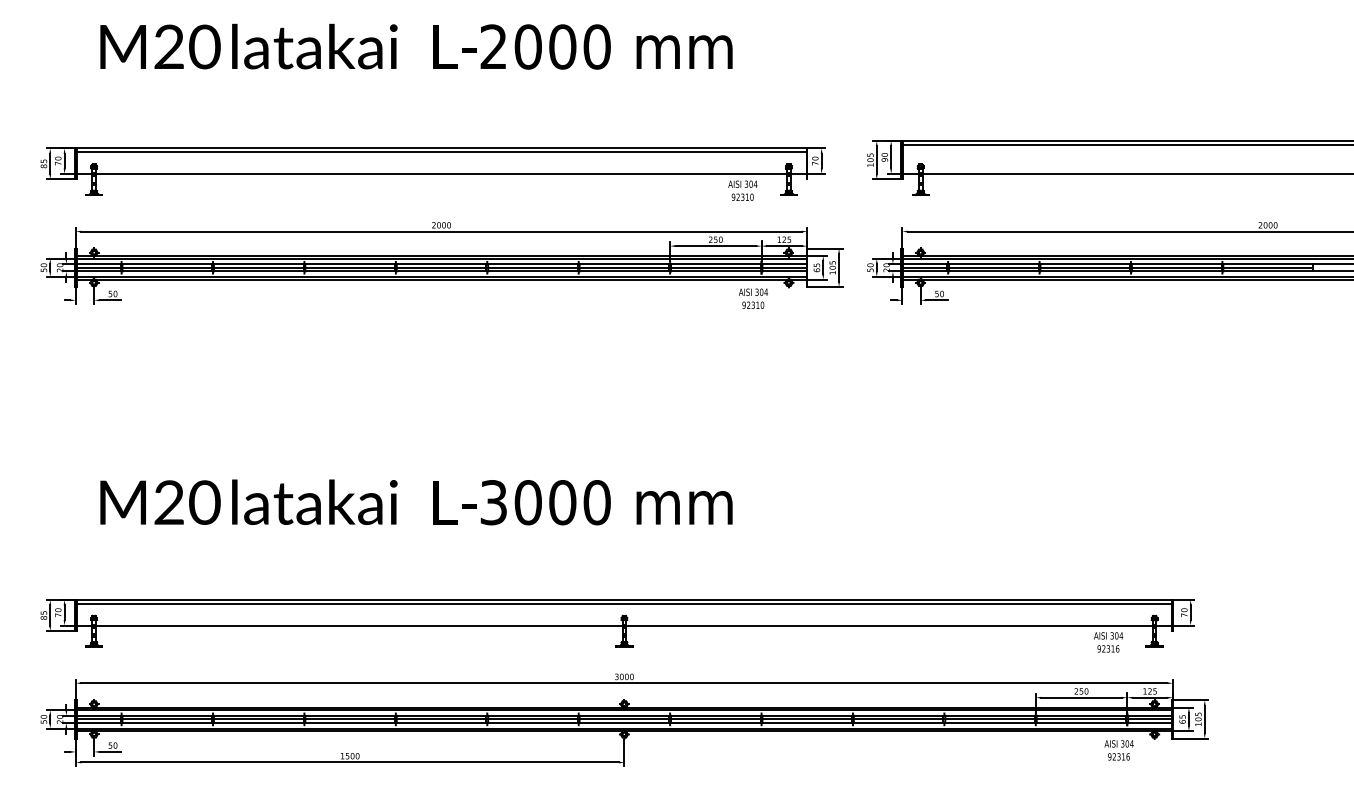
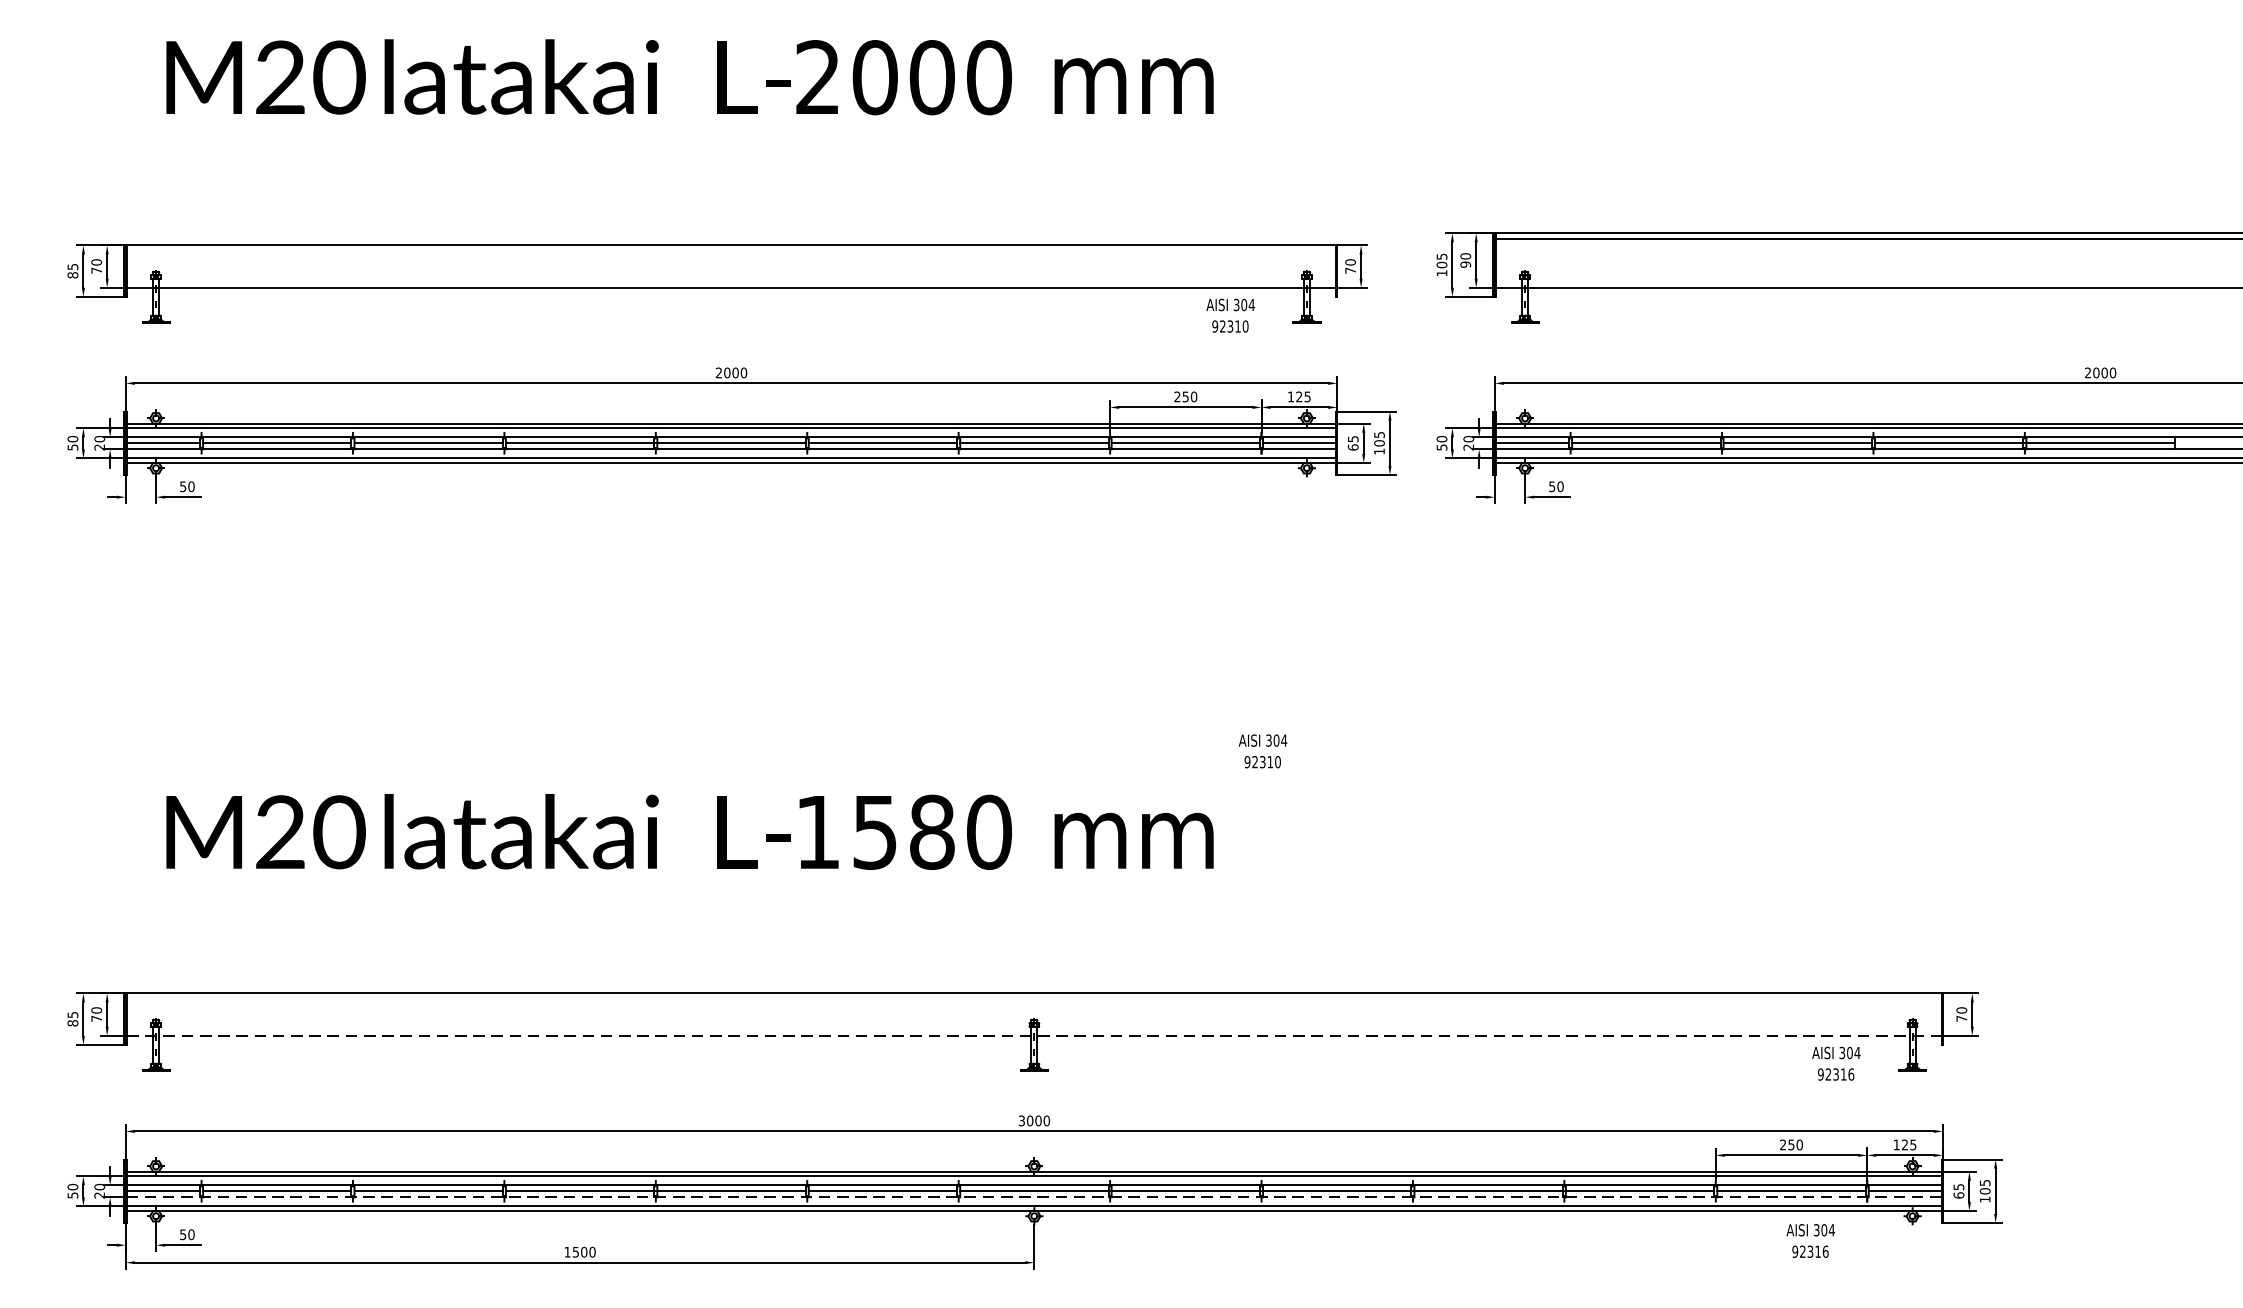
line: (441, 151) -> (731, 250), removed
text: (753, 298) -> (1263, 750), moved
text: (528, 502) -> (875, 832), 3000 -> 1580
line: (623, 603) -> (1032, 999), removed
line: (624, 625) -> (1034, 1035), solid -> dashed
line: (624, 723) -> (1034, 1198), solid -> dashed
text: (1118, 750) -> (1809, 1241), moved

